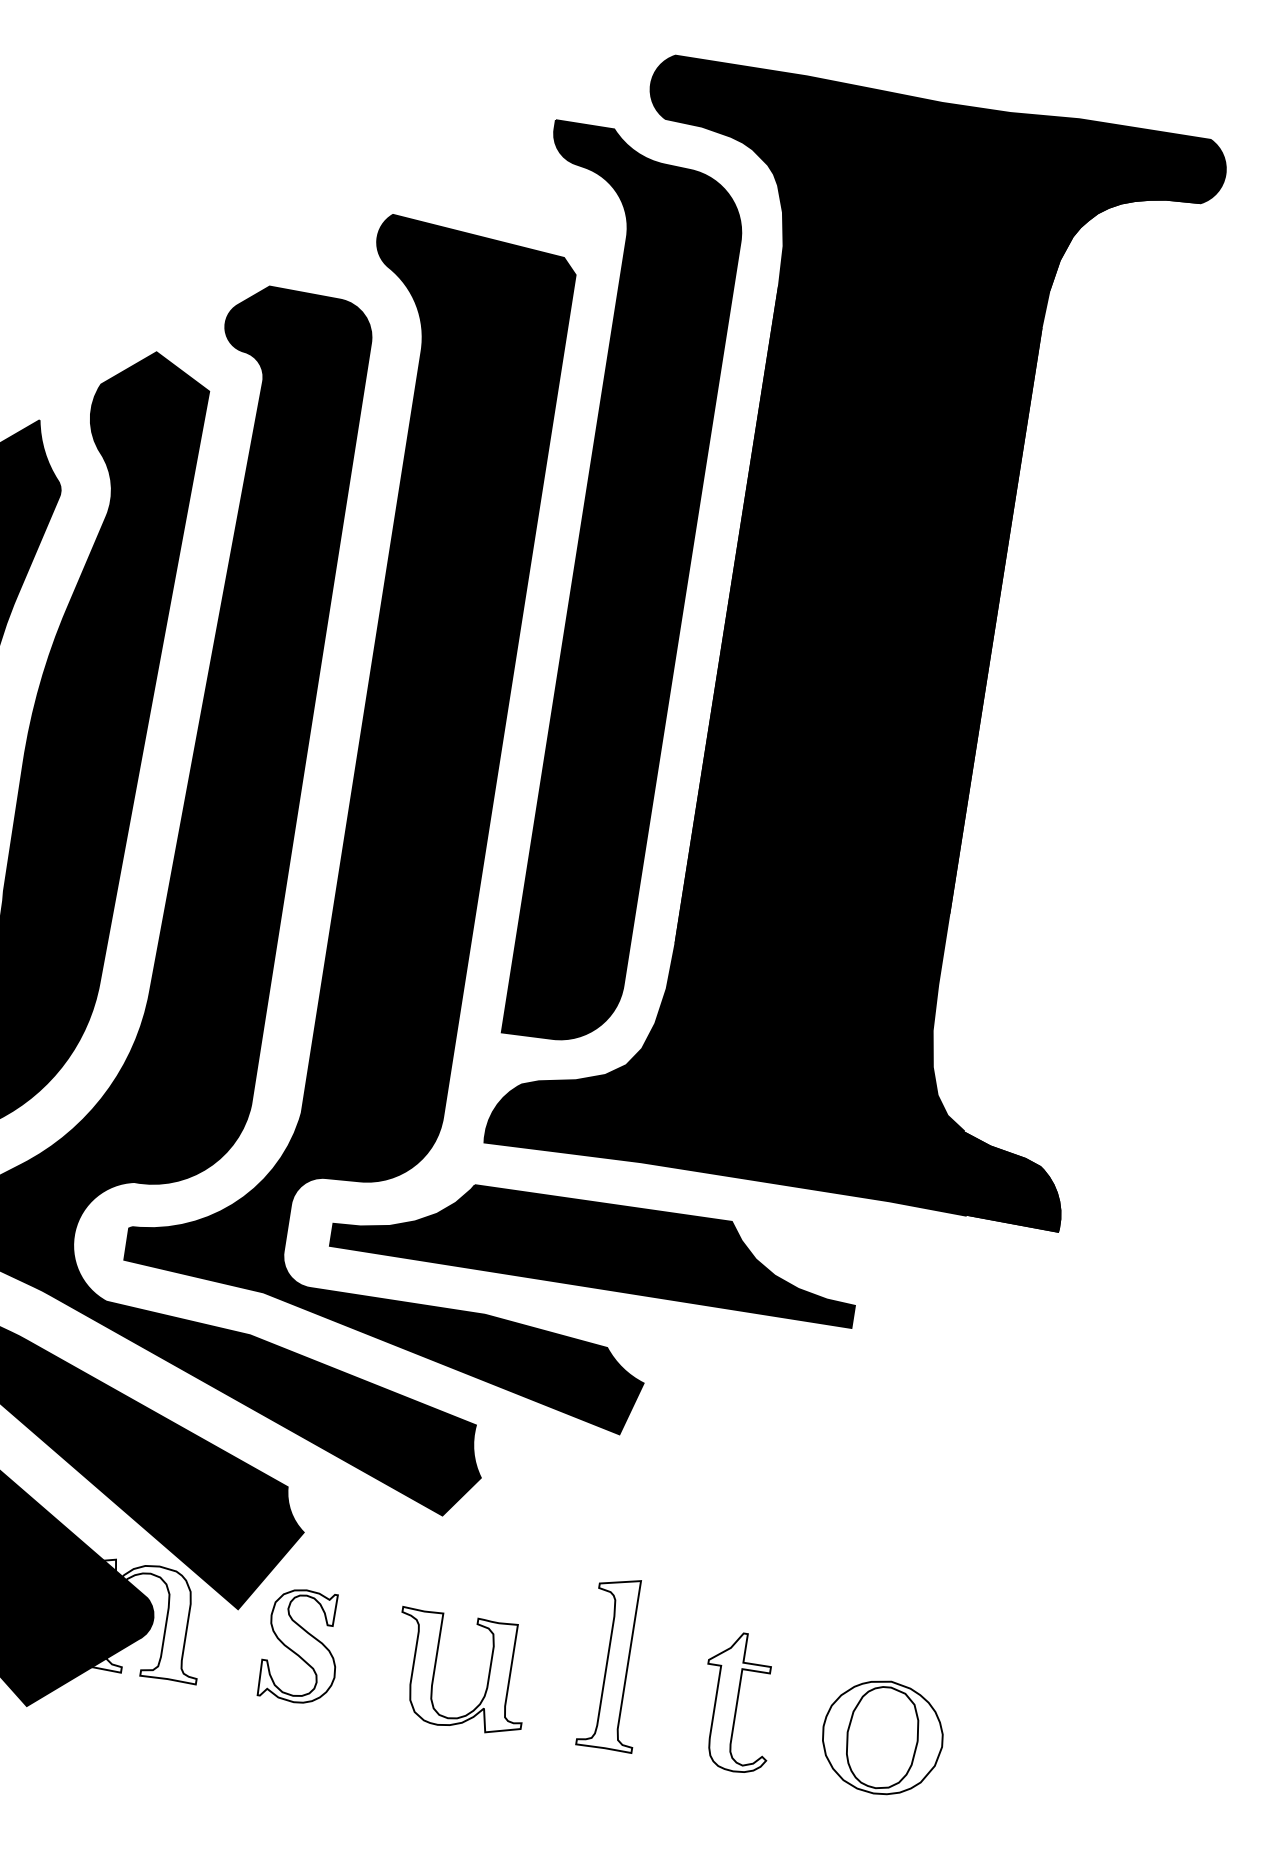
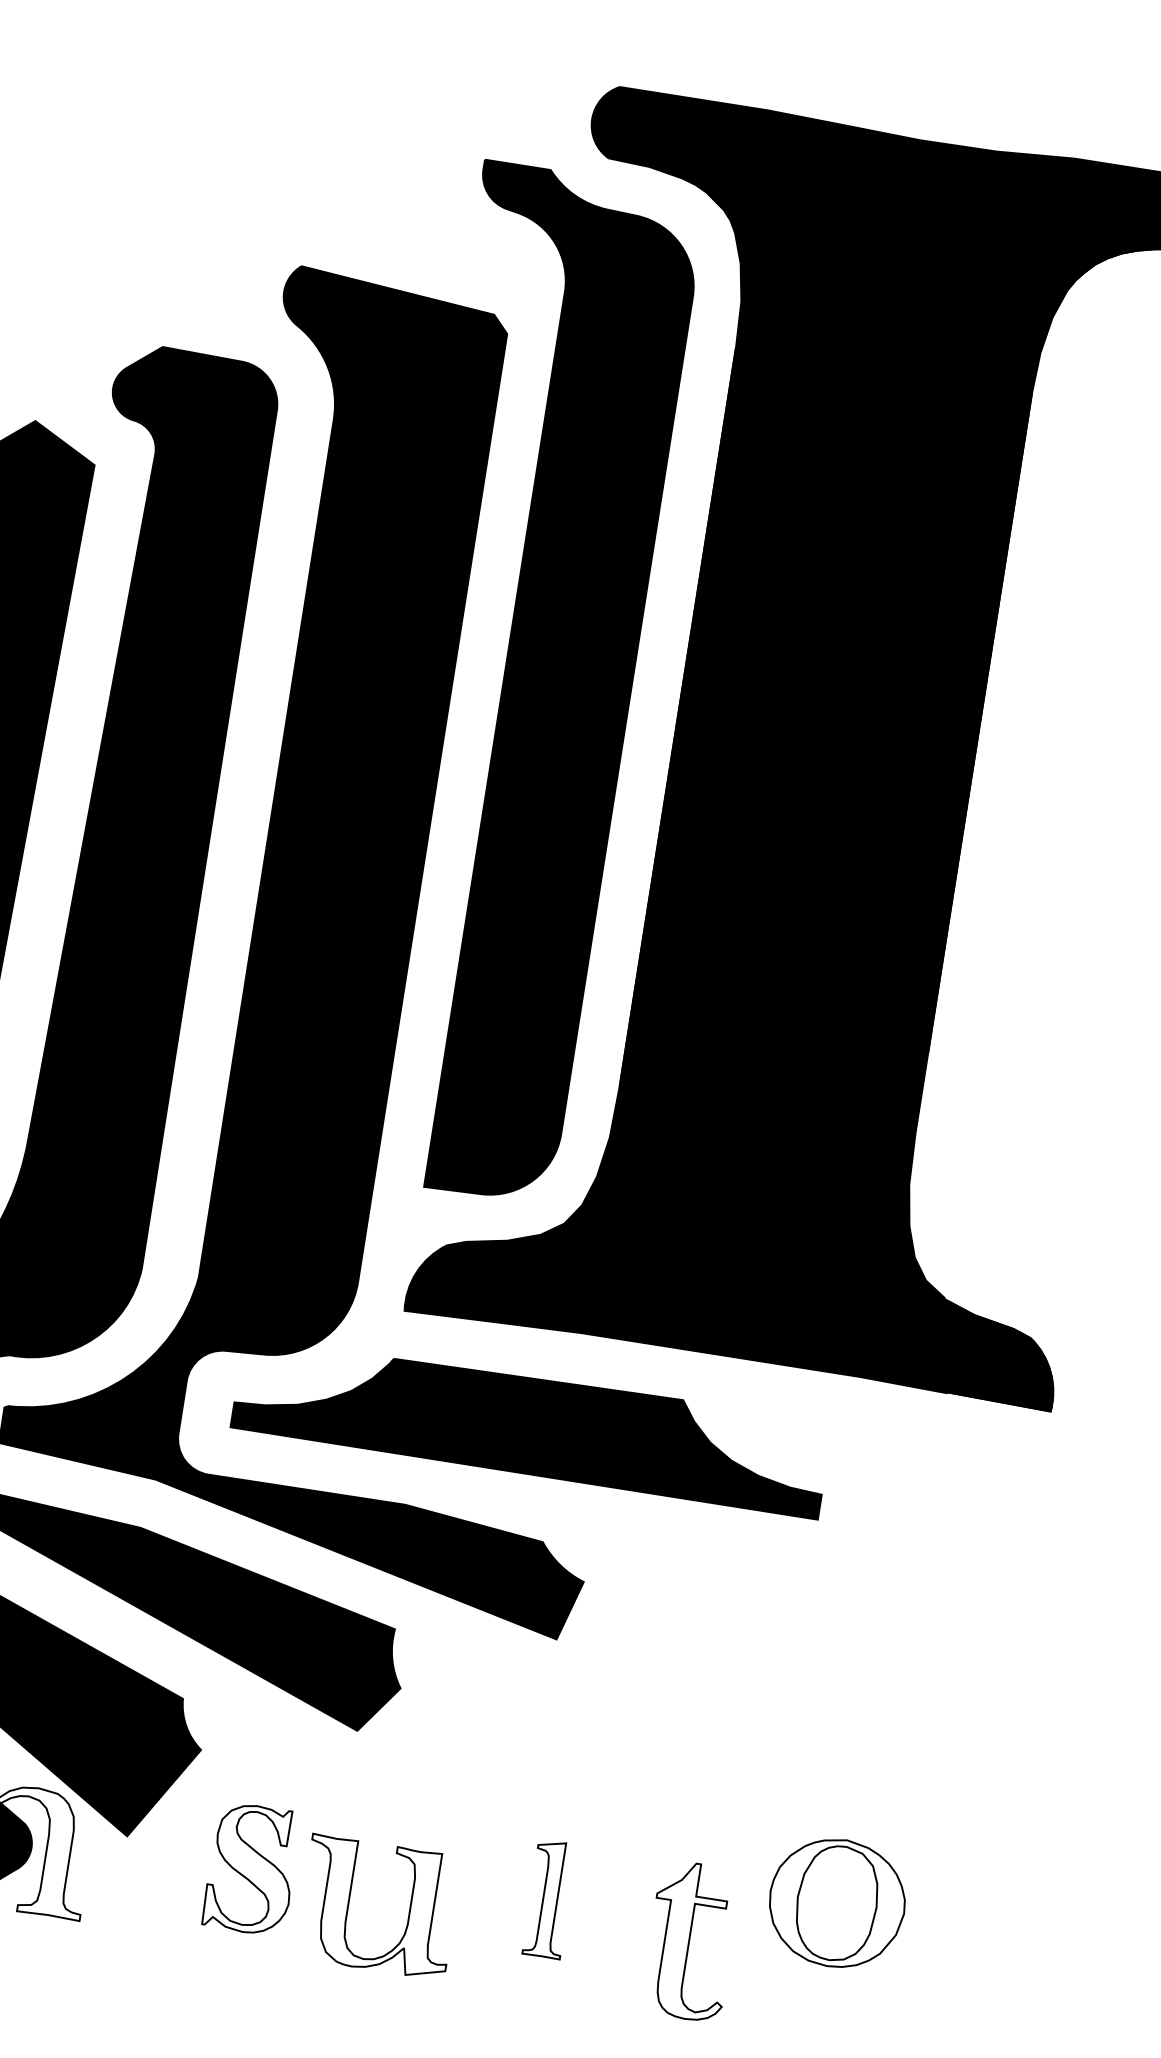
part: (297, 1646) -> (246, 1869), moved
part: (608, 1666) -> (544, 1900), size x0.6
part: (882, 1737) -> (837, 1903), moved

